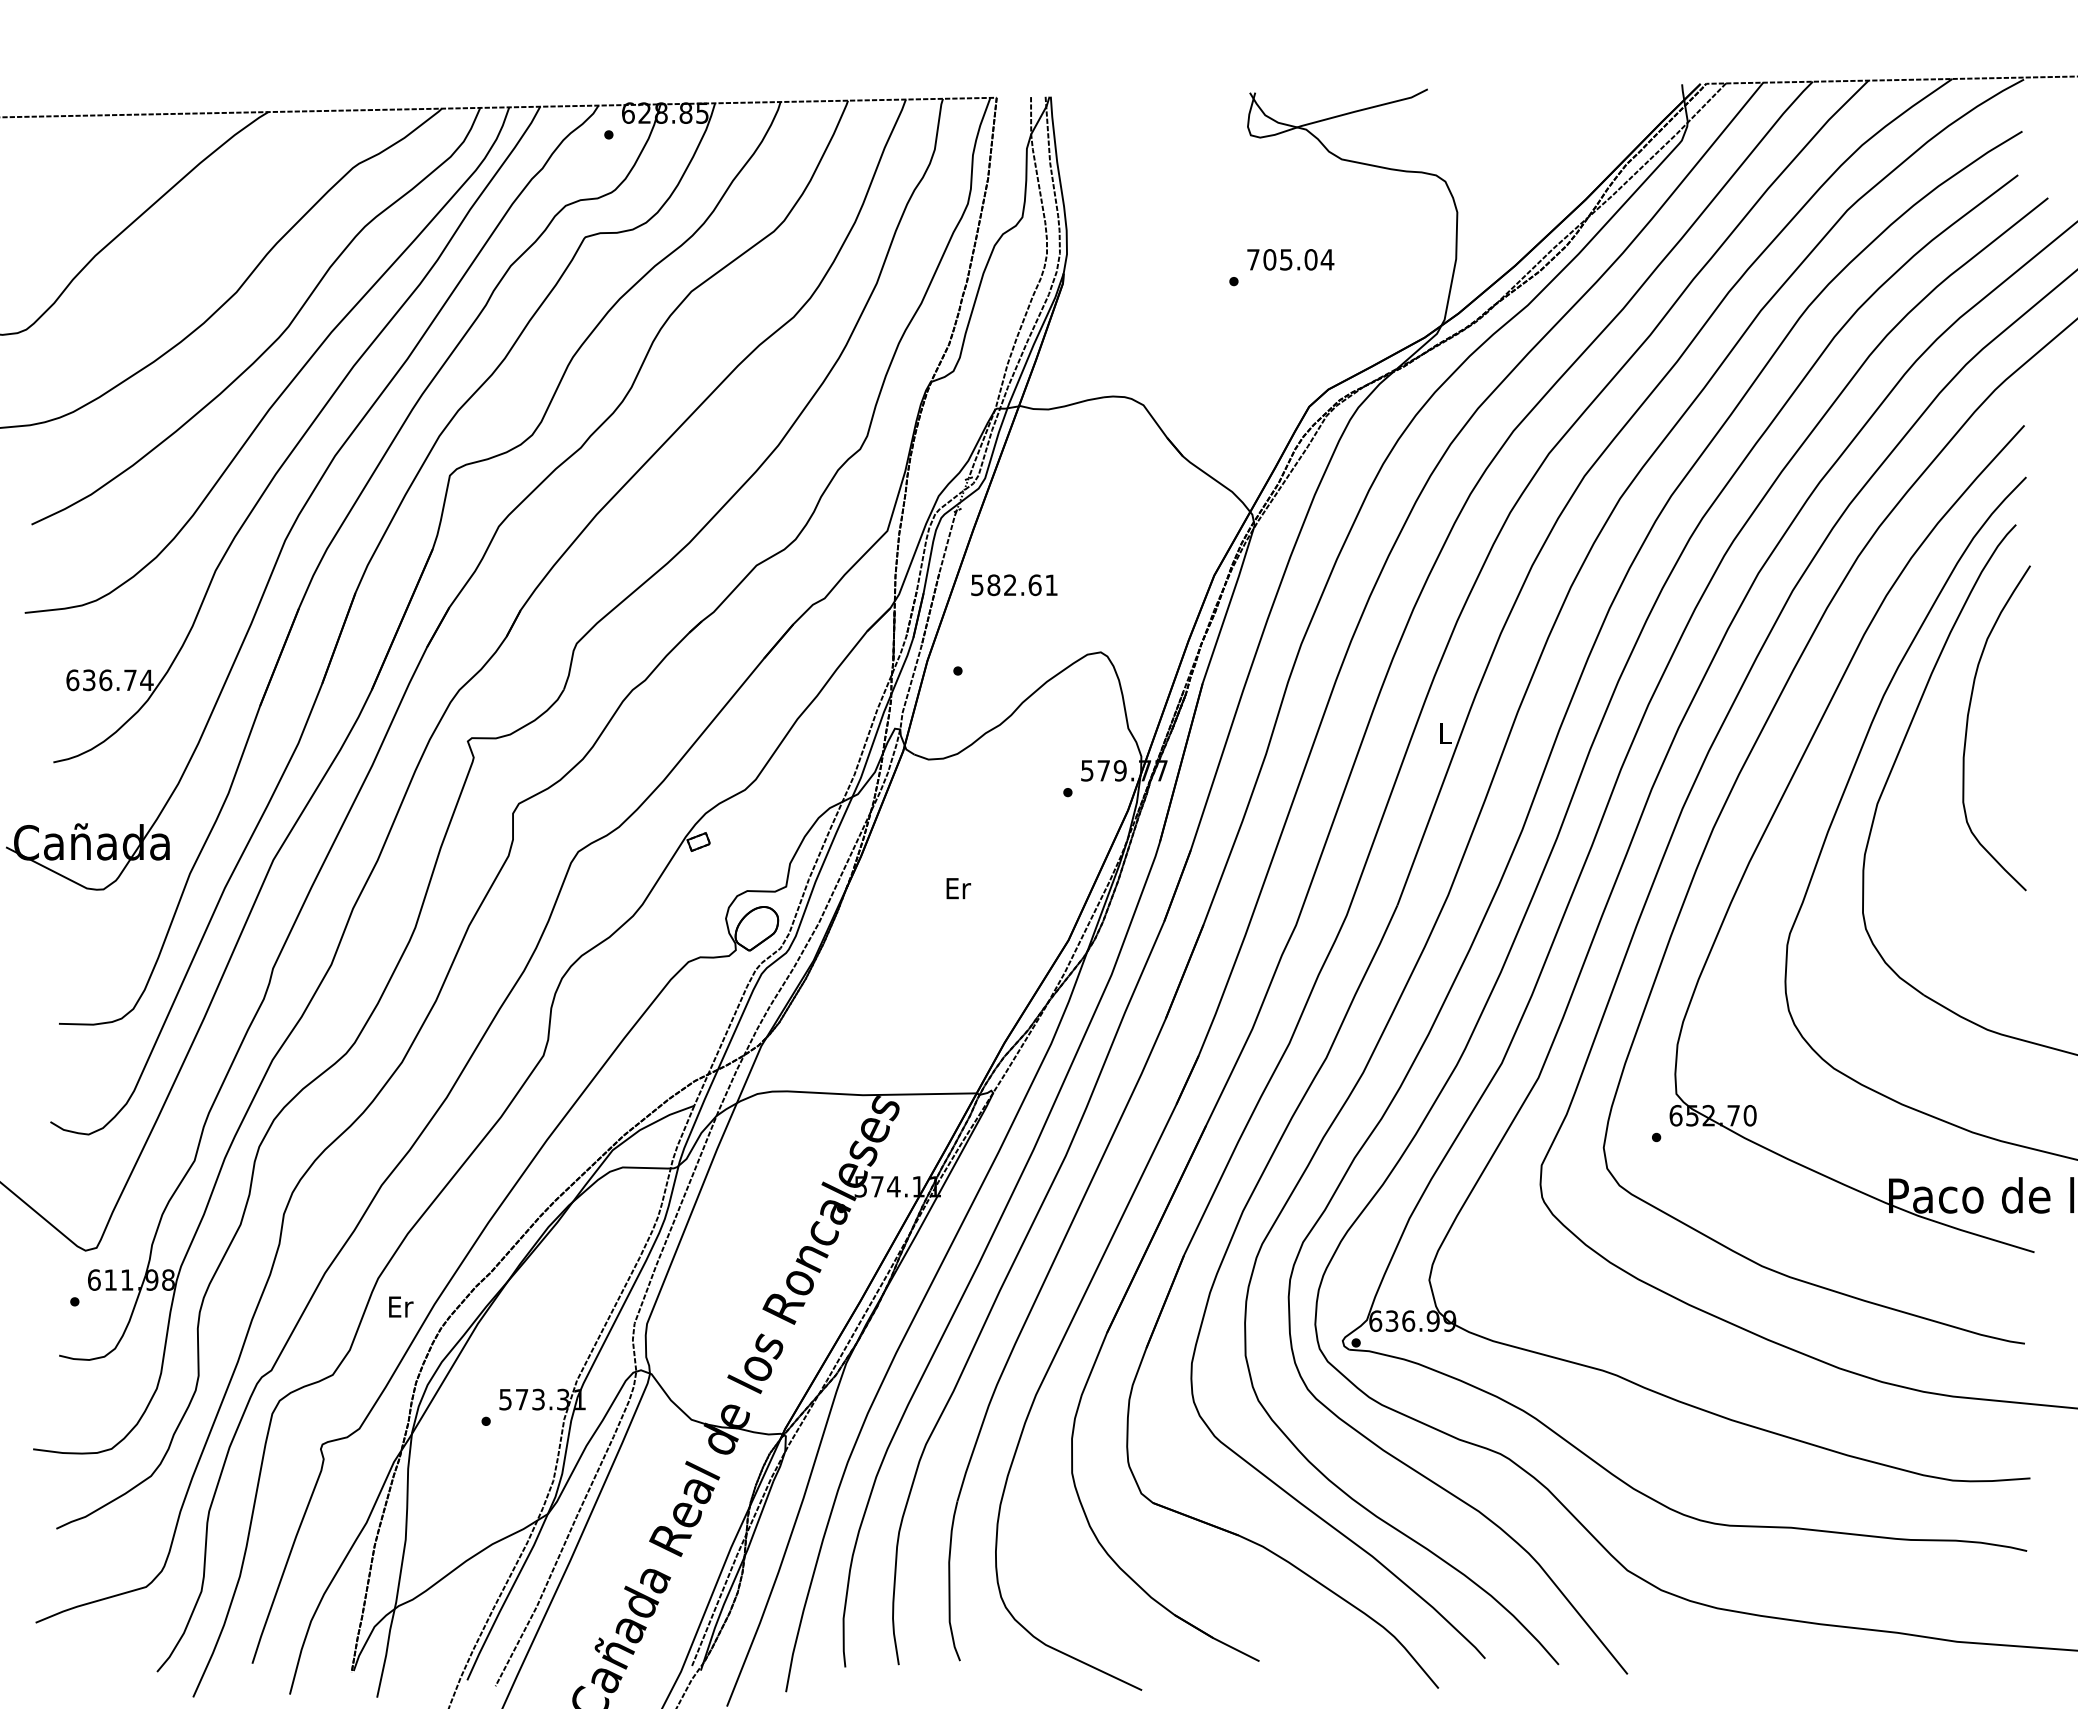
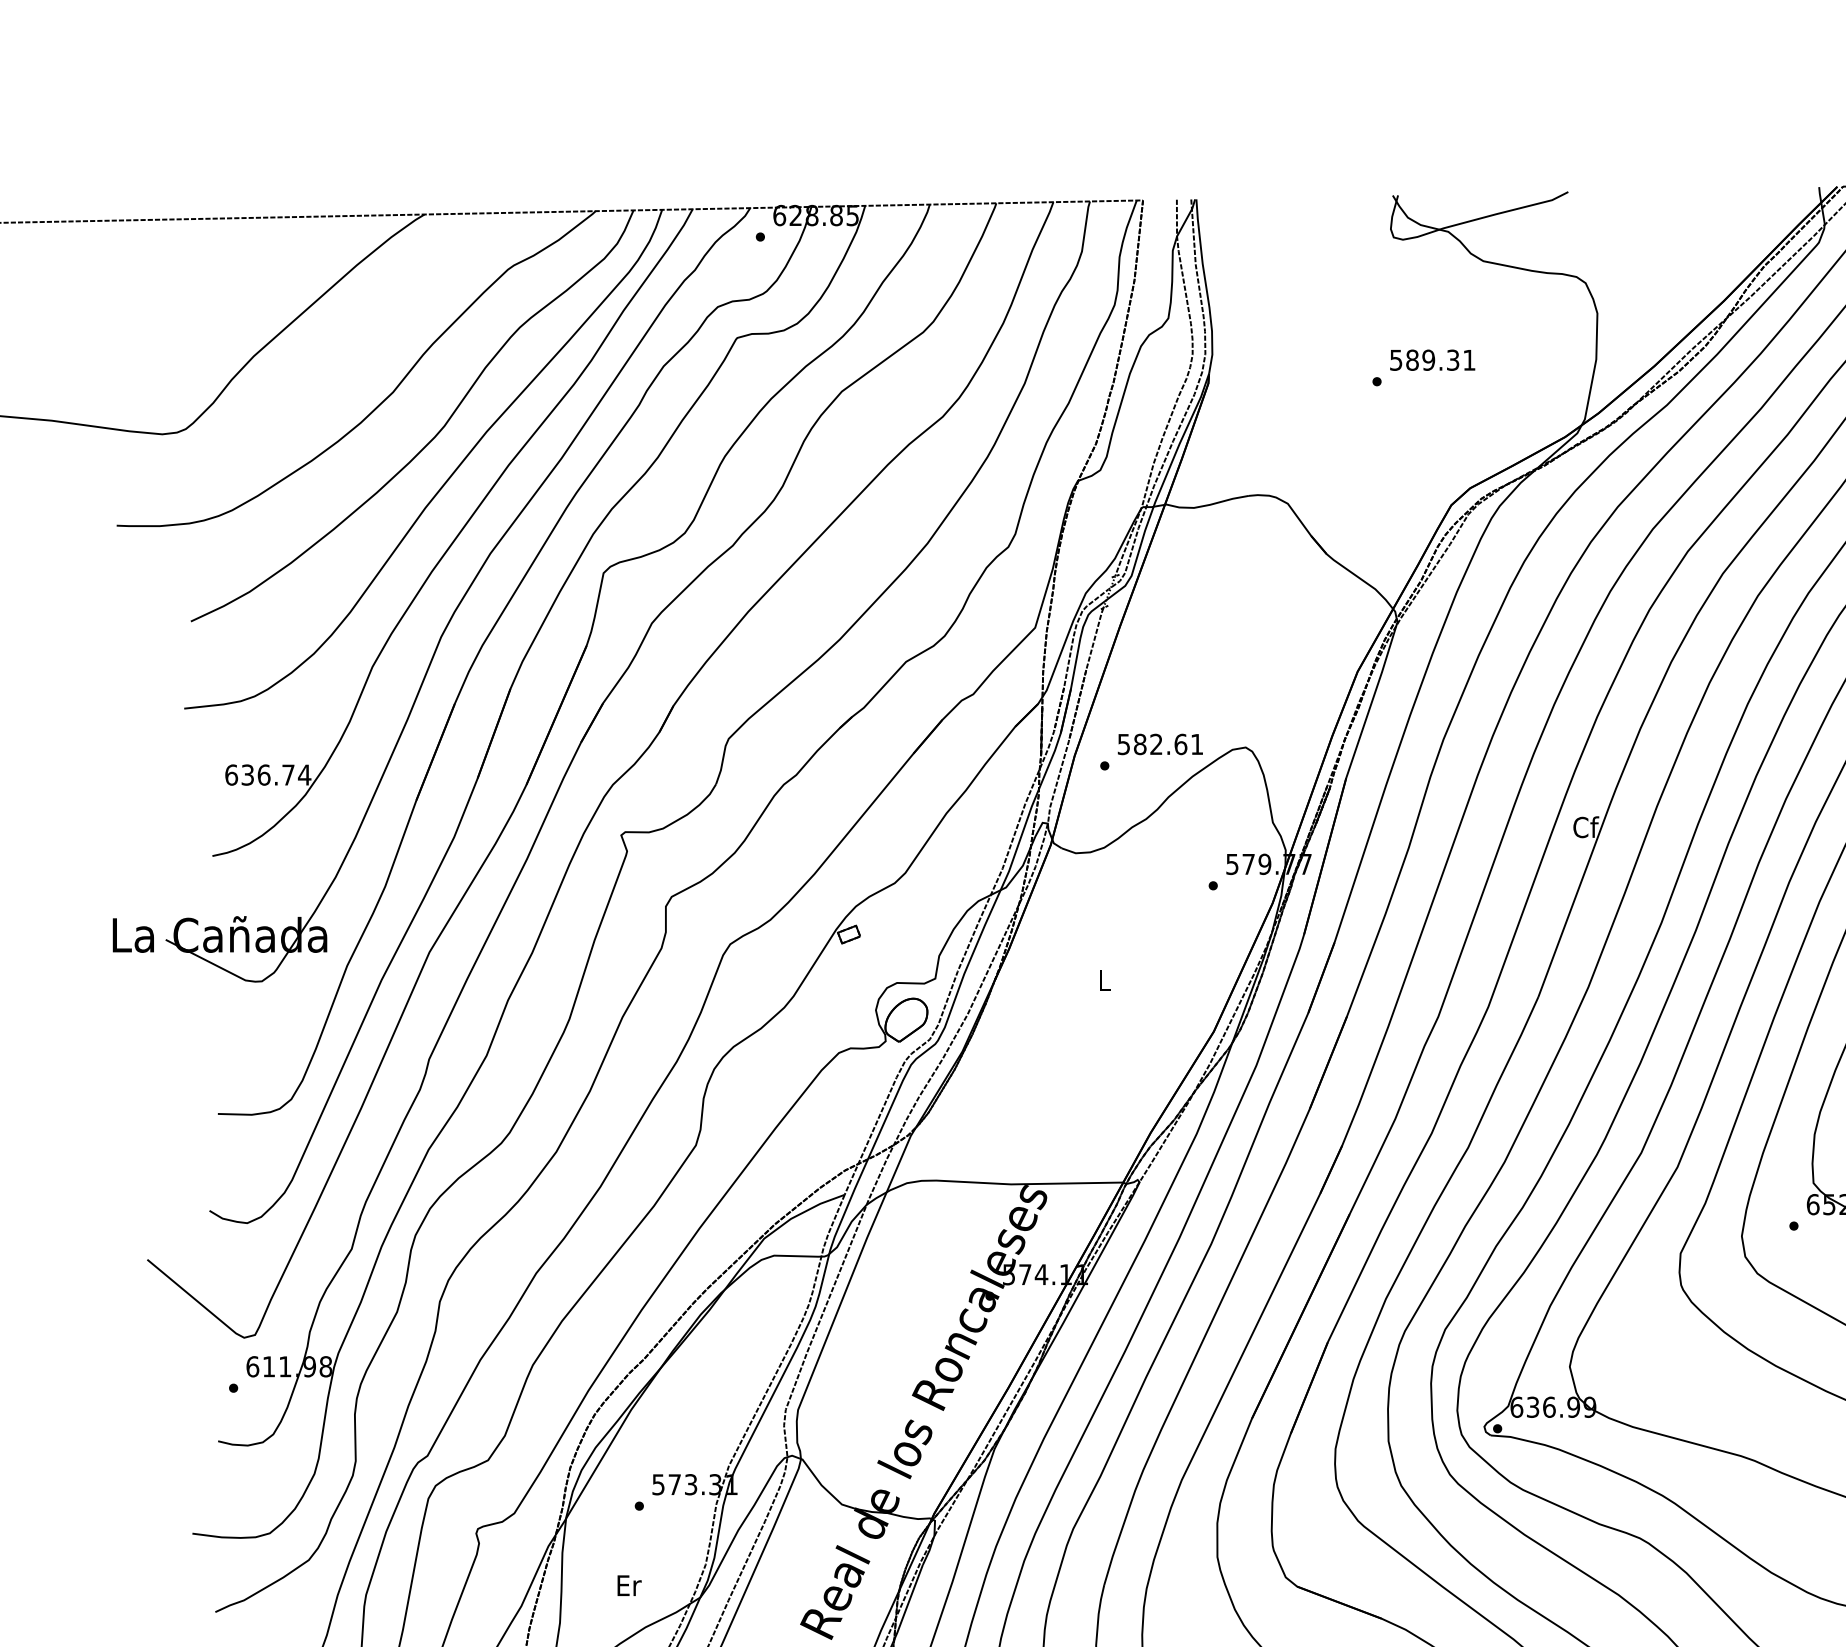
text: (1290, 259) -> (1432, 359), 705.04 -> 589.31
text: (1014, 585) -> (1160, 744), moved
text: (1446, 733) -> (1586, 827), L -> Cf
text: (958, 888) -> (1105, 980), Er -> L
text: (401, 1306) -> (629, 1585), moved

